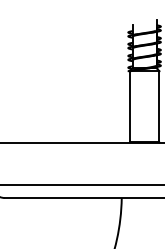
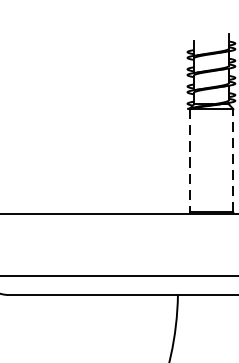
line: (159, 105) -> (233, 159), solid -> dashed
line: (129, 107) -> (189, 162), solid -> dashed

